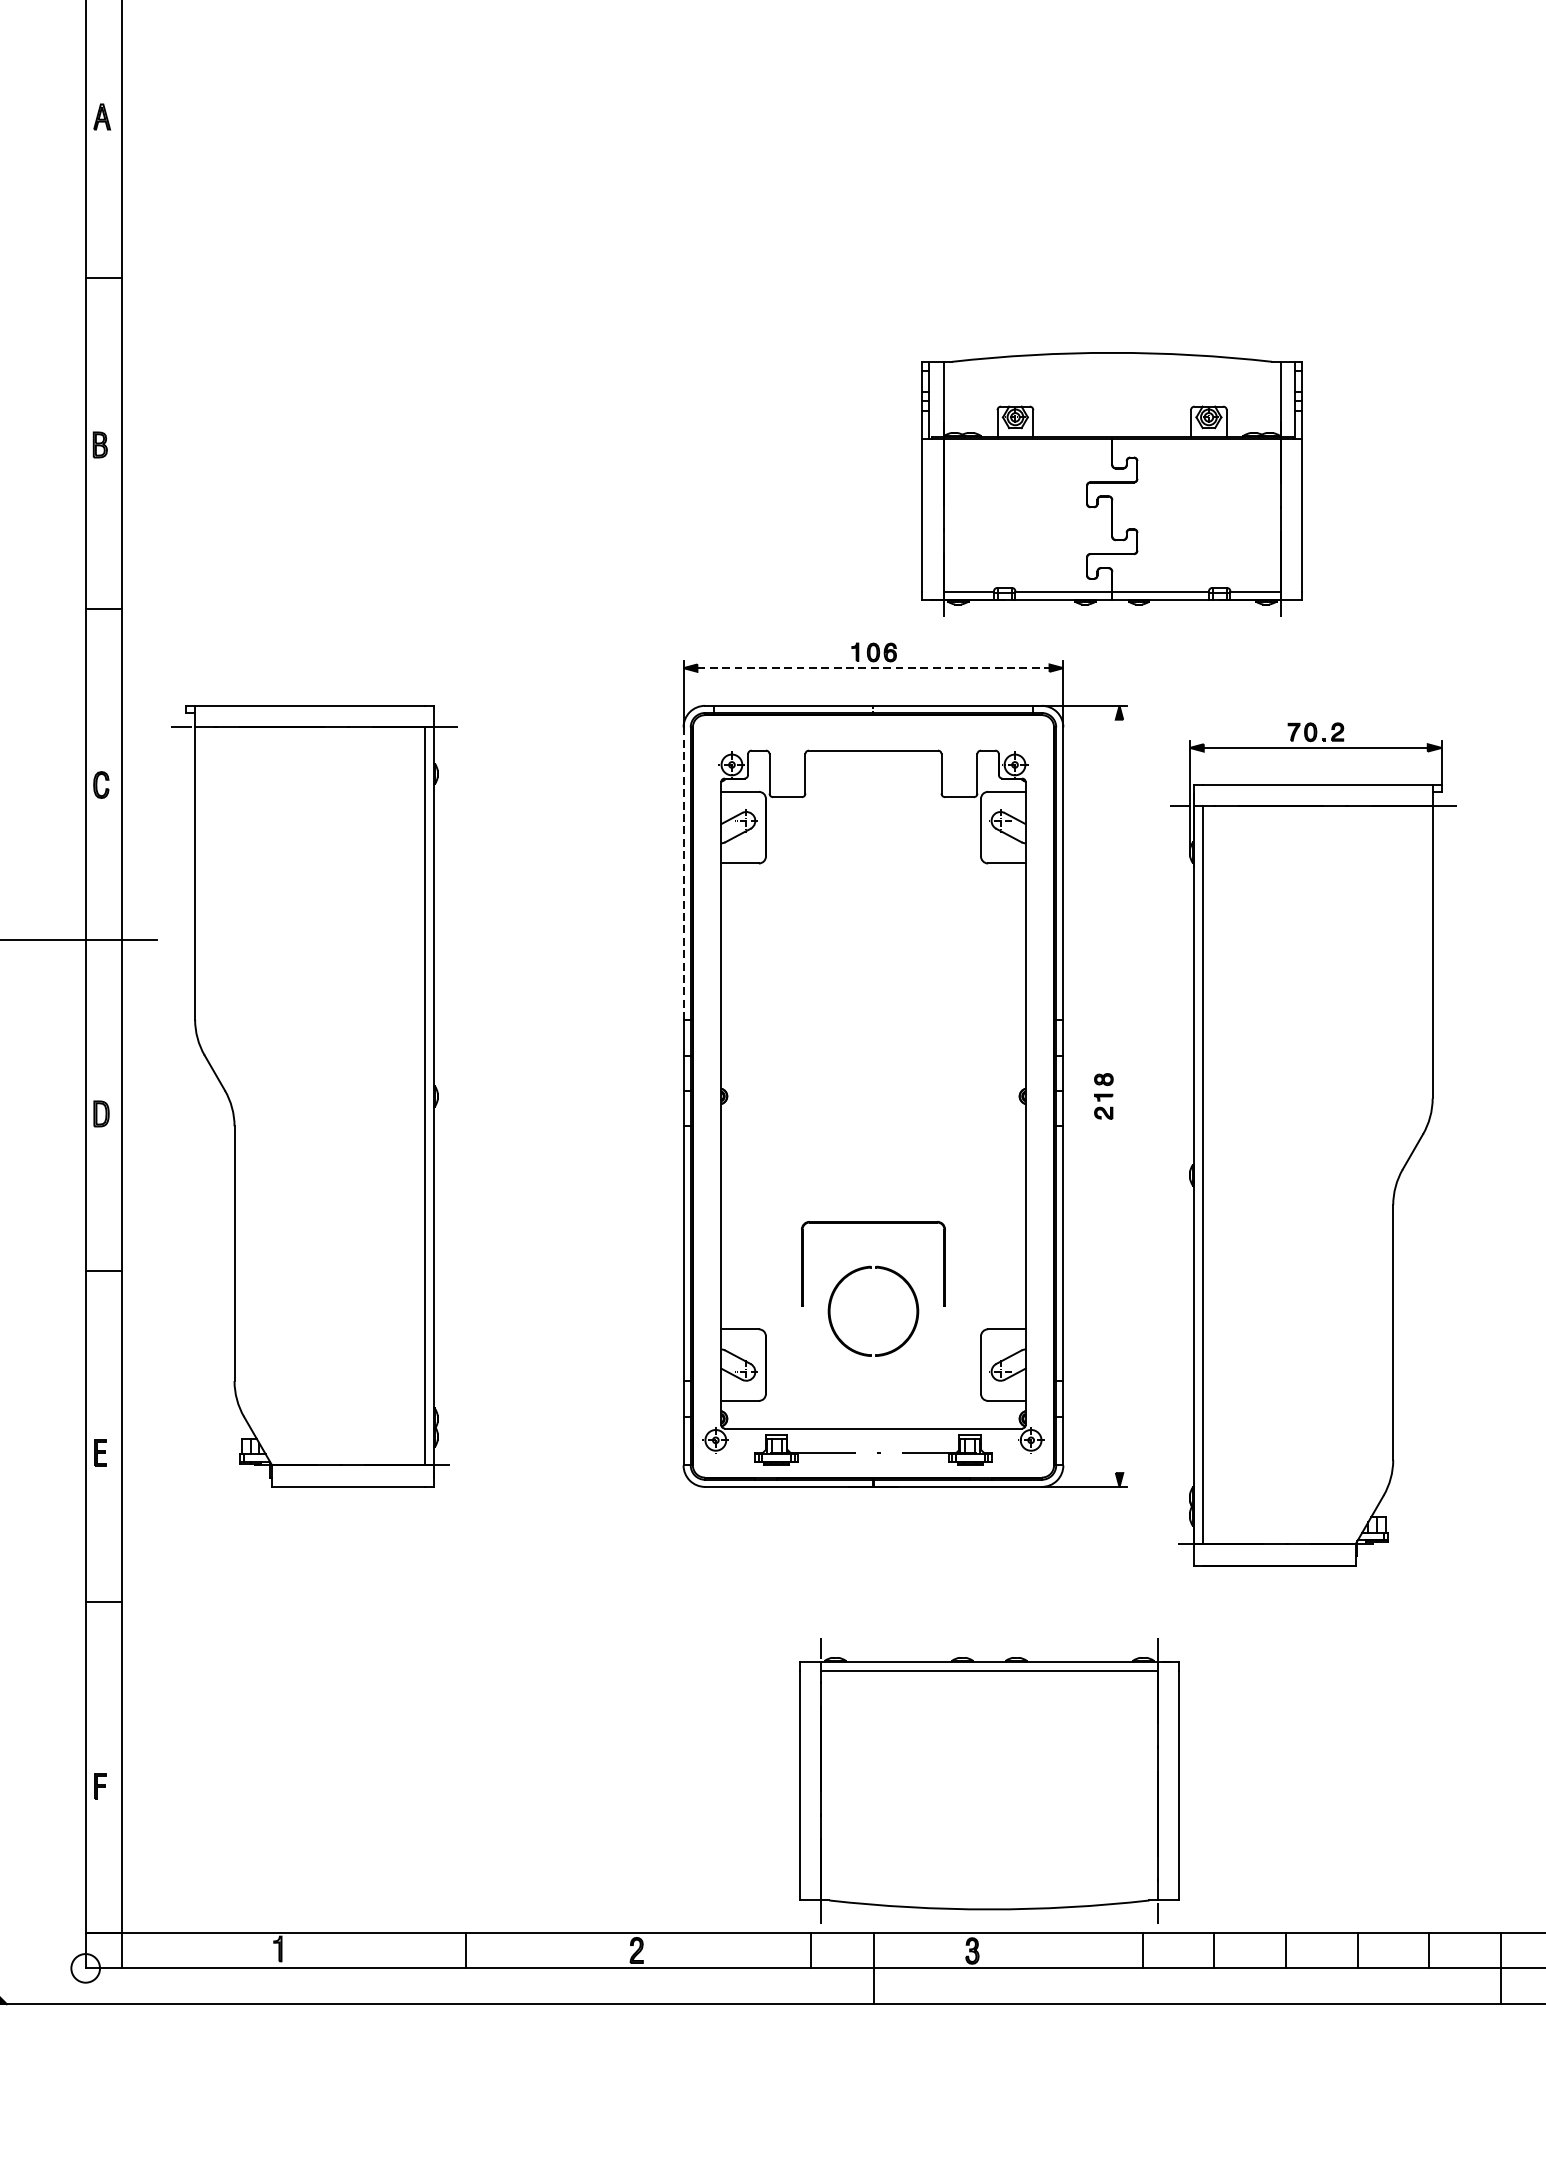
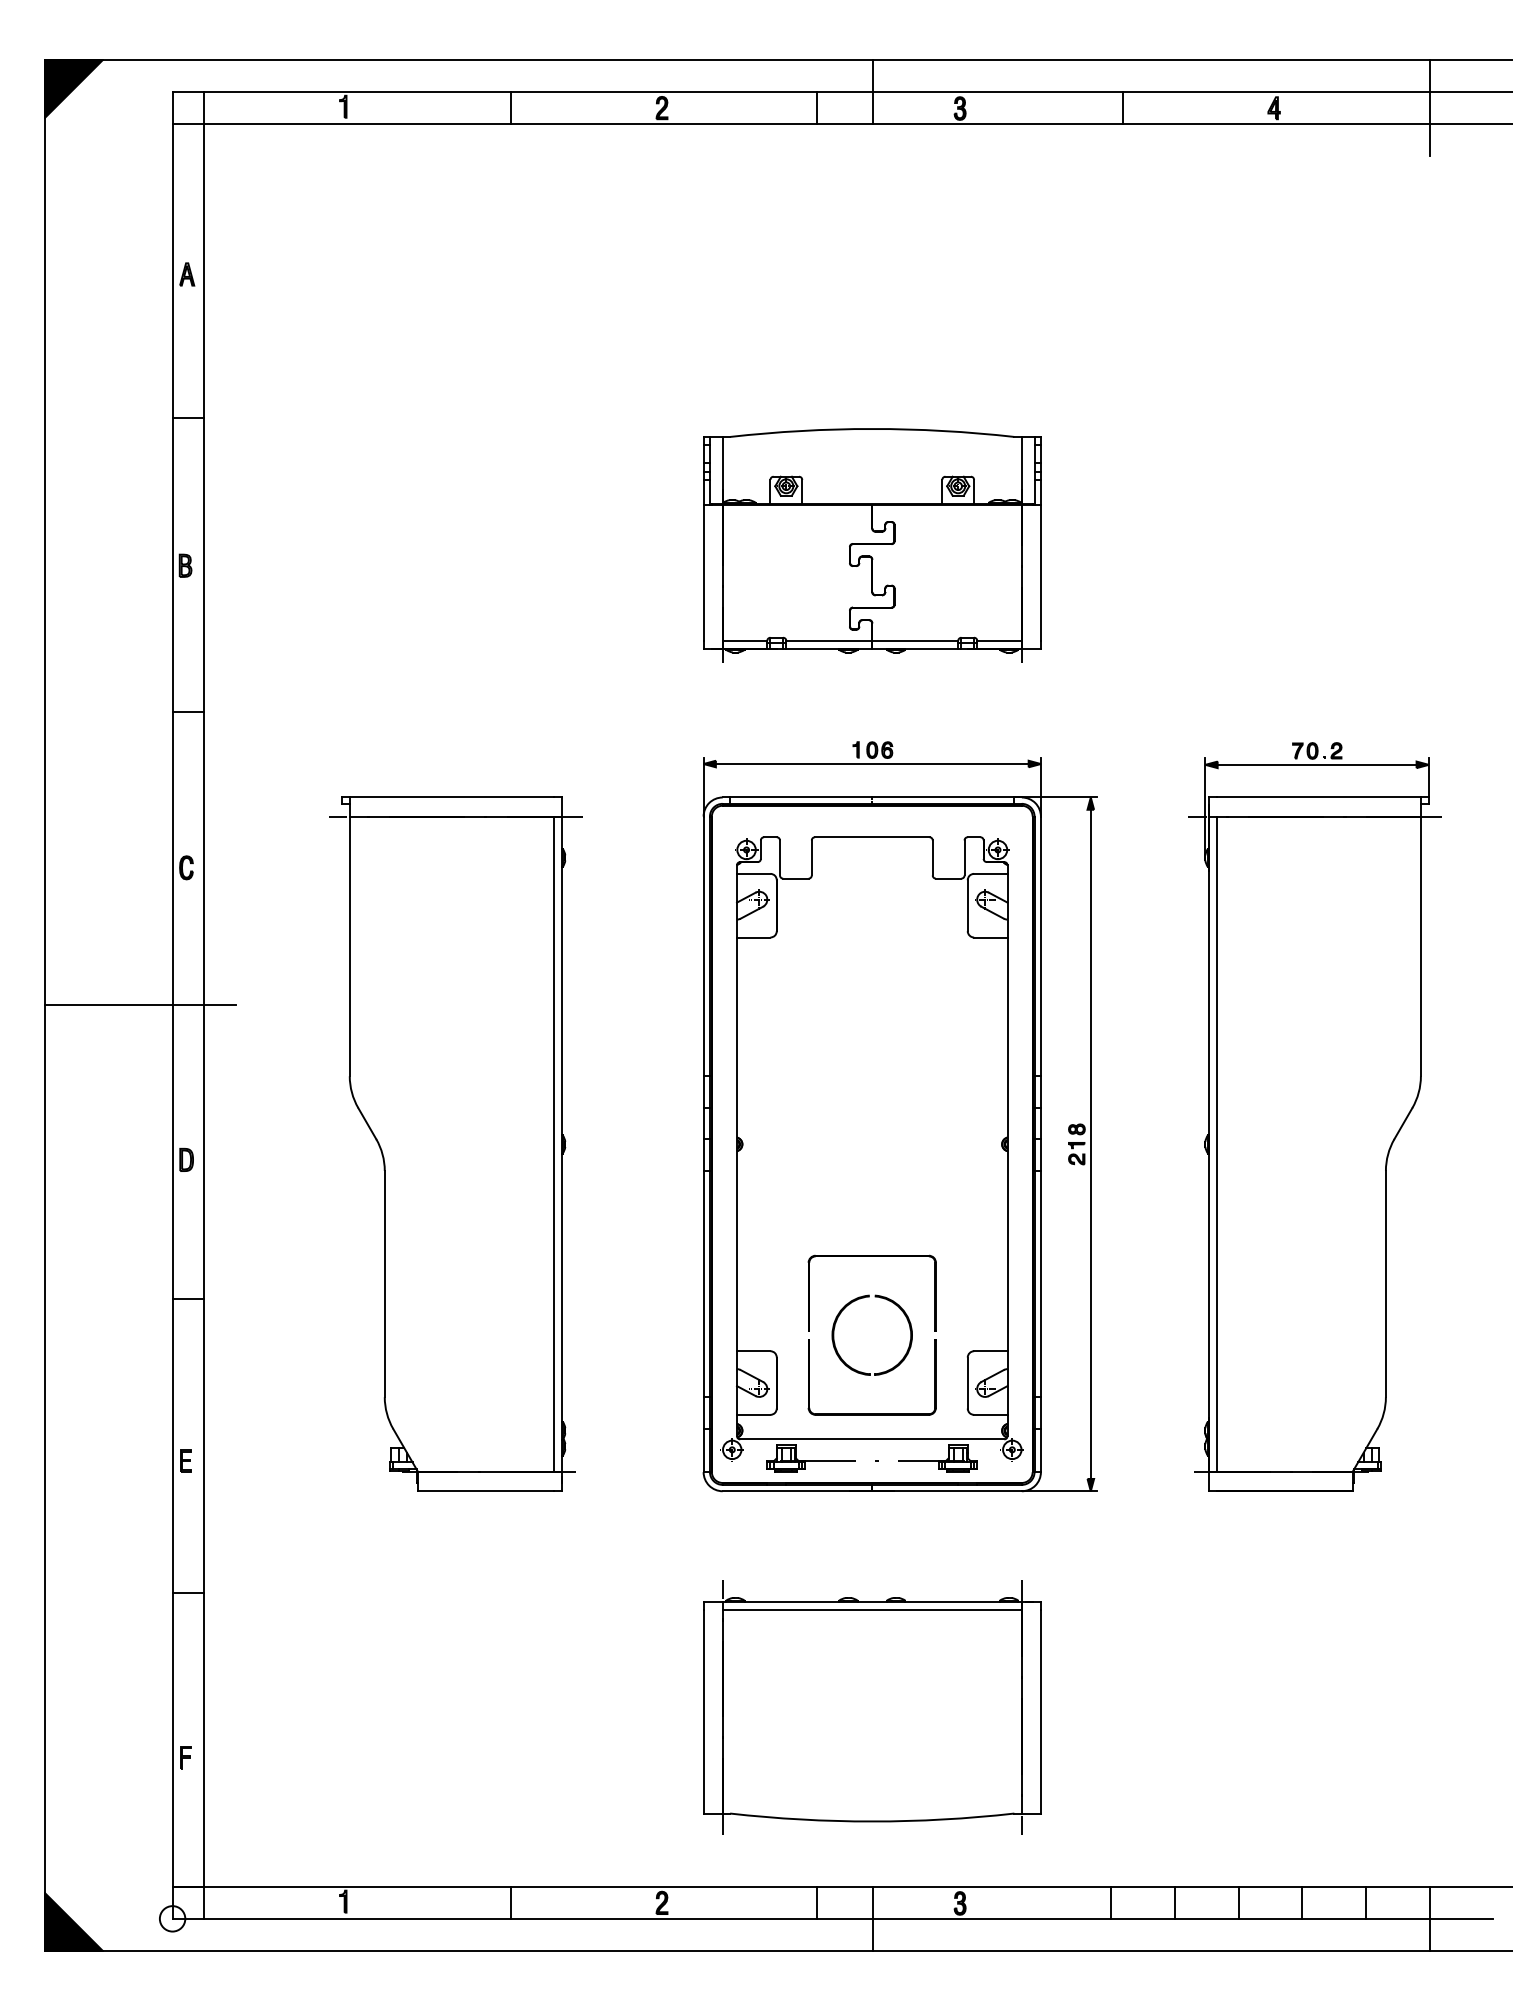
part: (1112, 484) -> (872, 545), moved
line: (873, 668) -> (872, 764), dashed -> solid
line: (683, 873) -> (703, 946), dashed -> solid
part: (314, 1095) -> (455, 1143), moved
line: (1119, 1095) -> (1090, 1143), added
part: (1312, 1143) -> (1314, 1116), moved
part: (872, 1399) -> (871, 1413), added
part: (989, 1781) -> (872, 1707), moved

